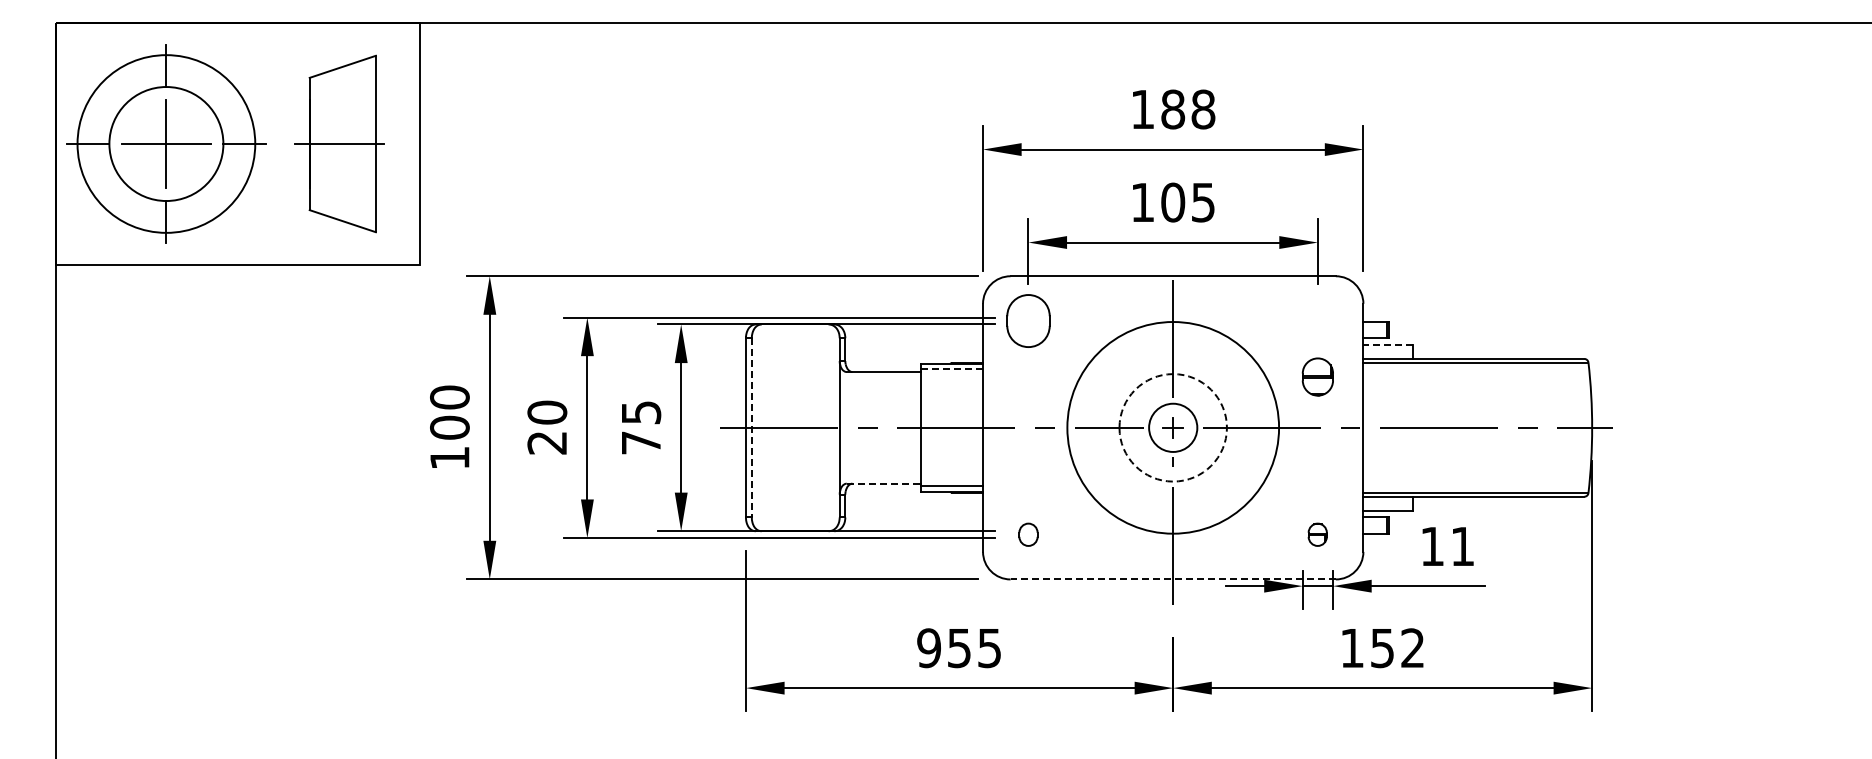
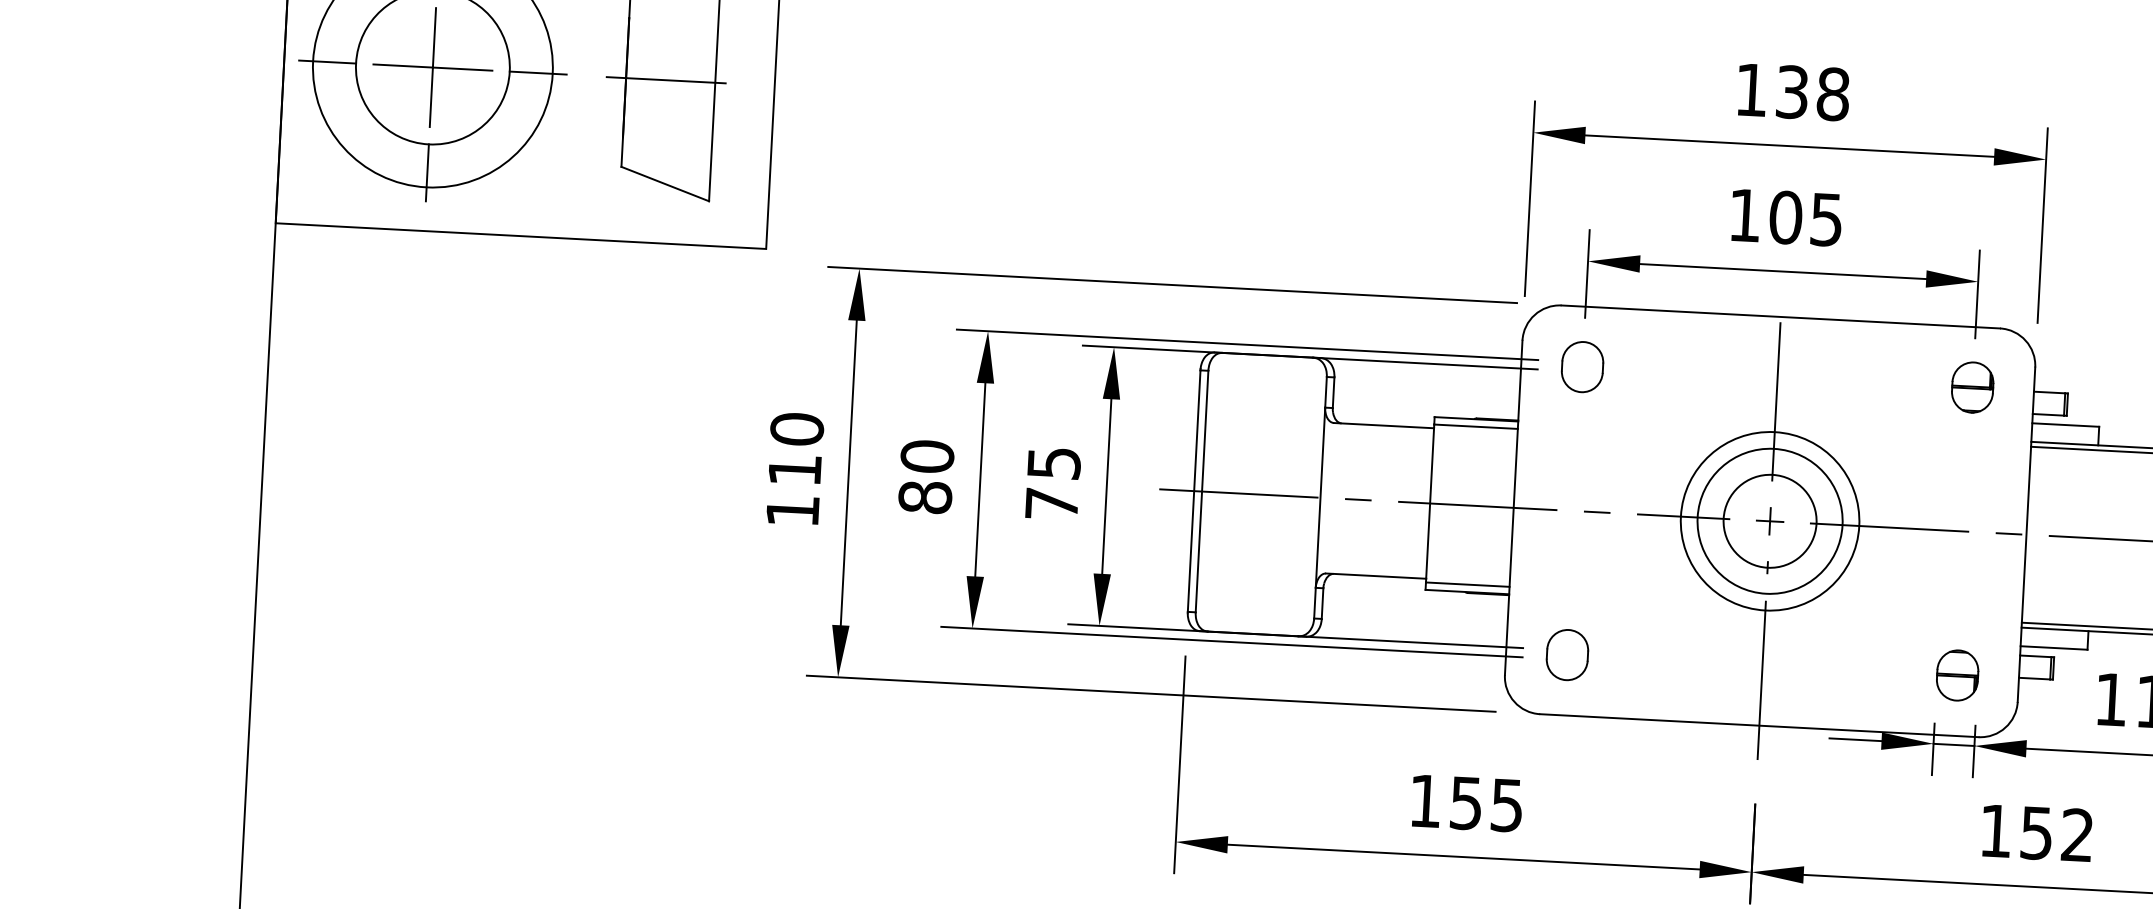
text: (1173, 109) -> (1792, 92), 188 -> 138
part: (1028, 320) -> (1582, 366), size x0.71
line: (1388, 345) -> (2066, 425), dashed -> solid
line: (952, 369) -> (1476, 427), dashed -> solid
part: (1317, 376) -> (1972, 386), moved
text: (449, 427) -> (794, 469), 100 -> 110
line: (751, 427) -> (1201, 491), dashed -> solid
circle: (1172, 427) -> (1769, 520), dashed -> solid
circle: (1172, 427) -> (1769, 520), size x1.43
circle: (1173, 427) -> (1770, 520), size x0.62
text: (547, 442) -> (925, 496), 20 -> 80
line: (884, 483) -> (1376, 575), dashed -> solid
part: (1028, 534) -> (1567, 654), size x1.67
part: (1317, 534) -> (1957, 675), size x1.67
line: (1173, 579) -> (1759, 725), dashed -> solid
text: (928, 648) -> (1424, 801), 955 -> 155

